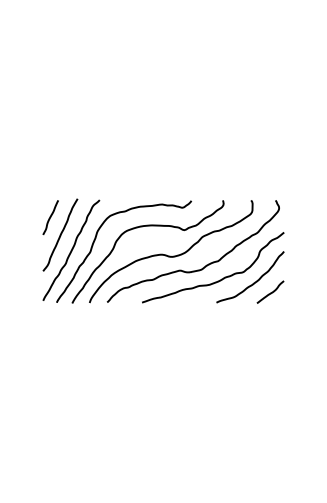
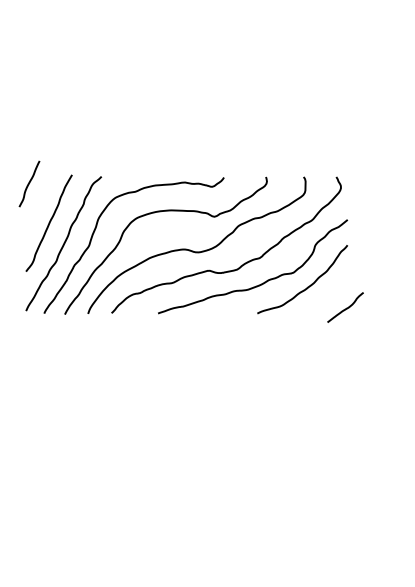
curve: (50, 217) -> (29, 183), moved
curve: (270, 292) -> (345, 307), moved

